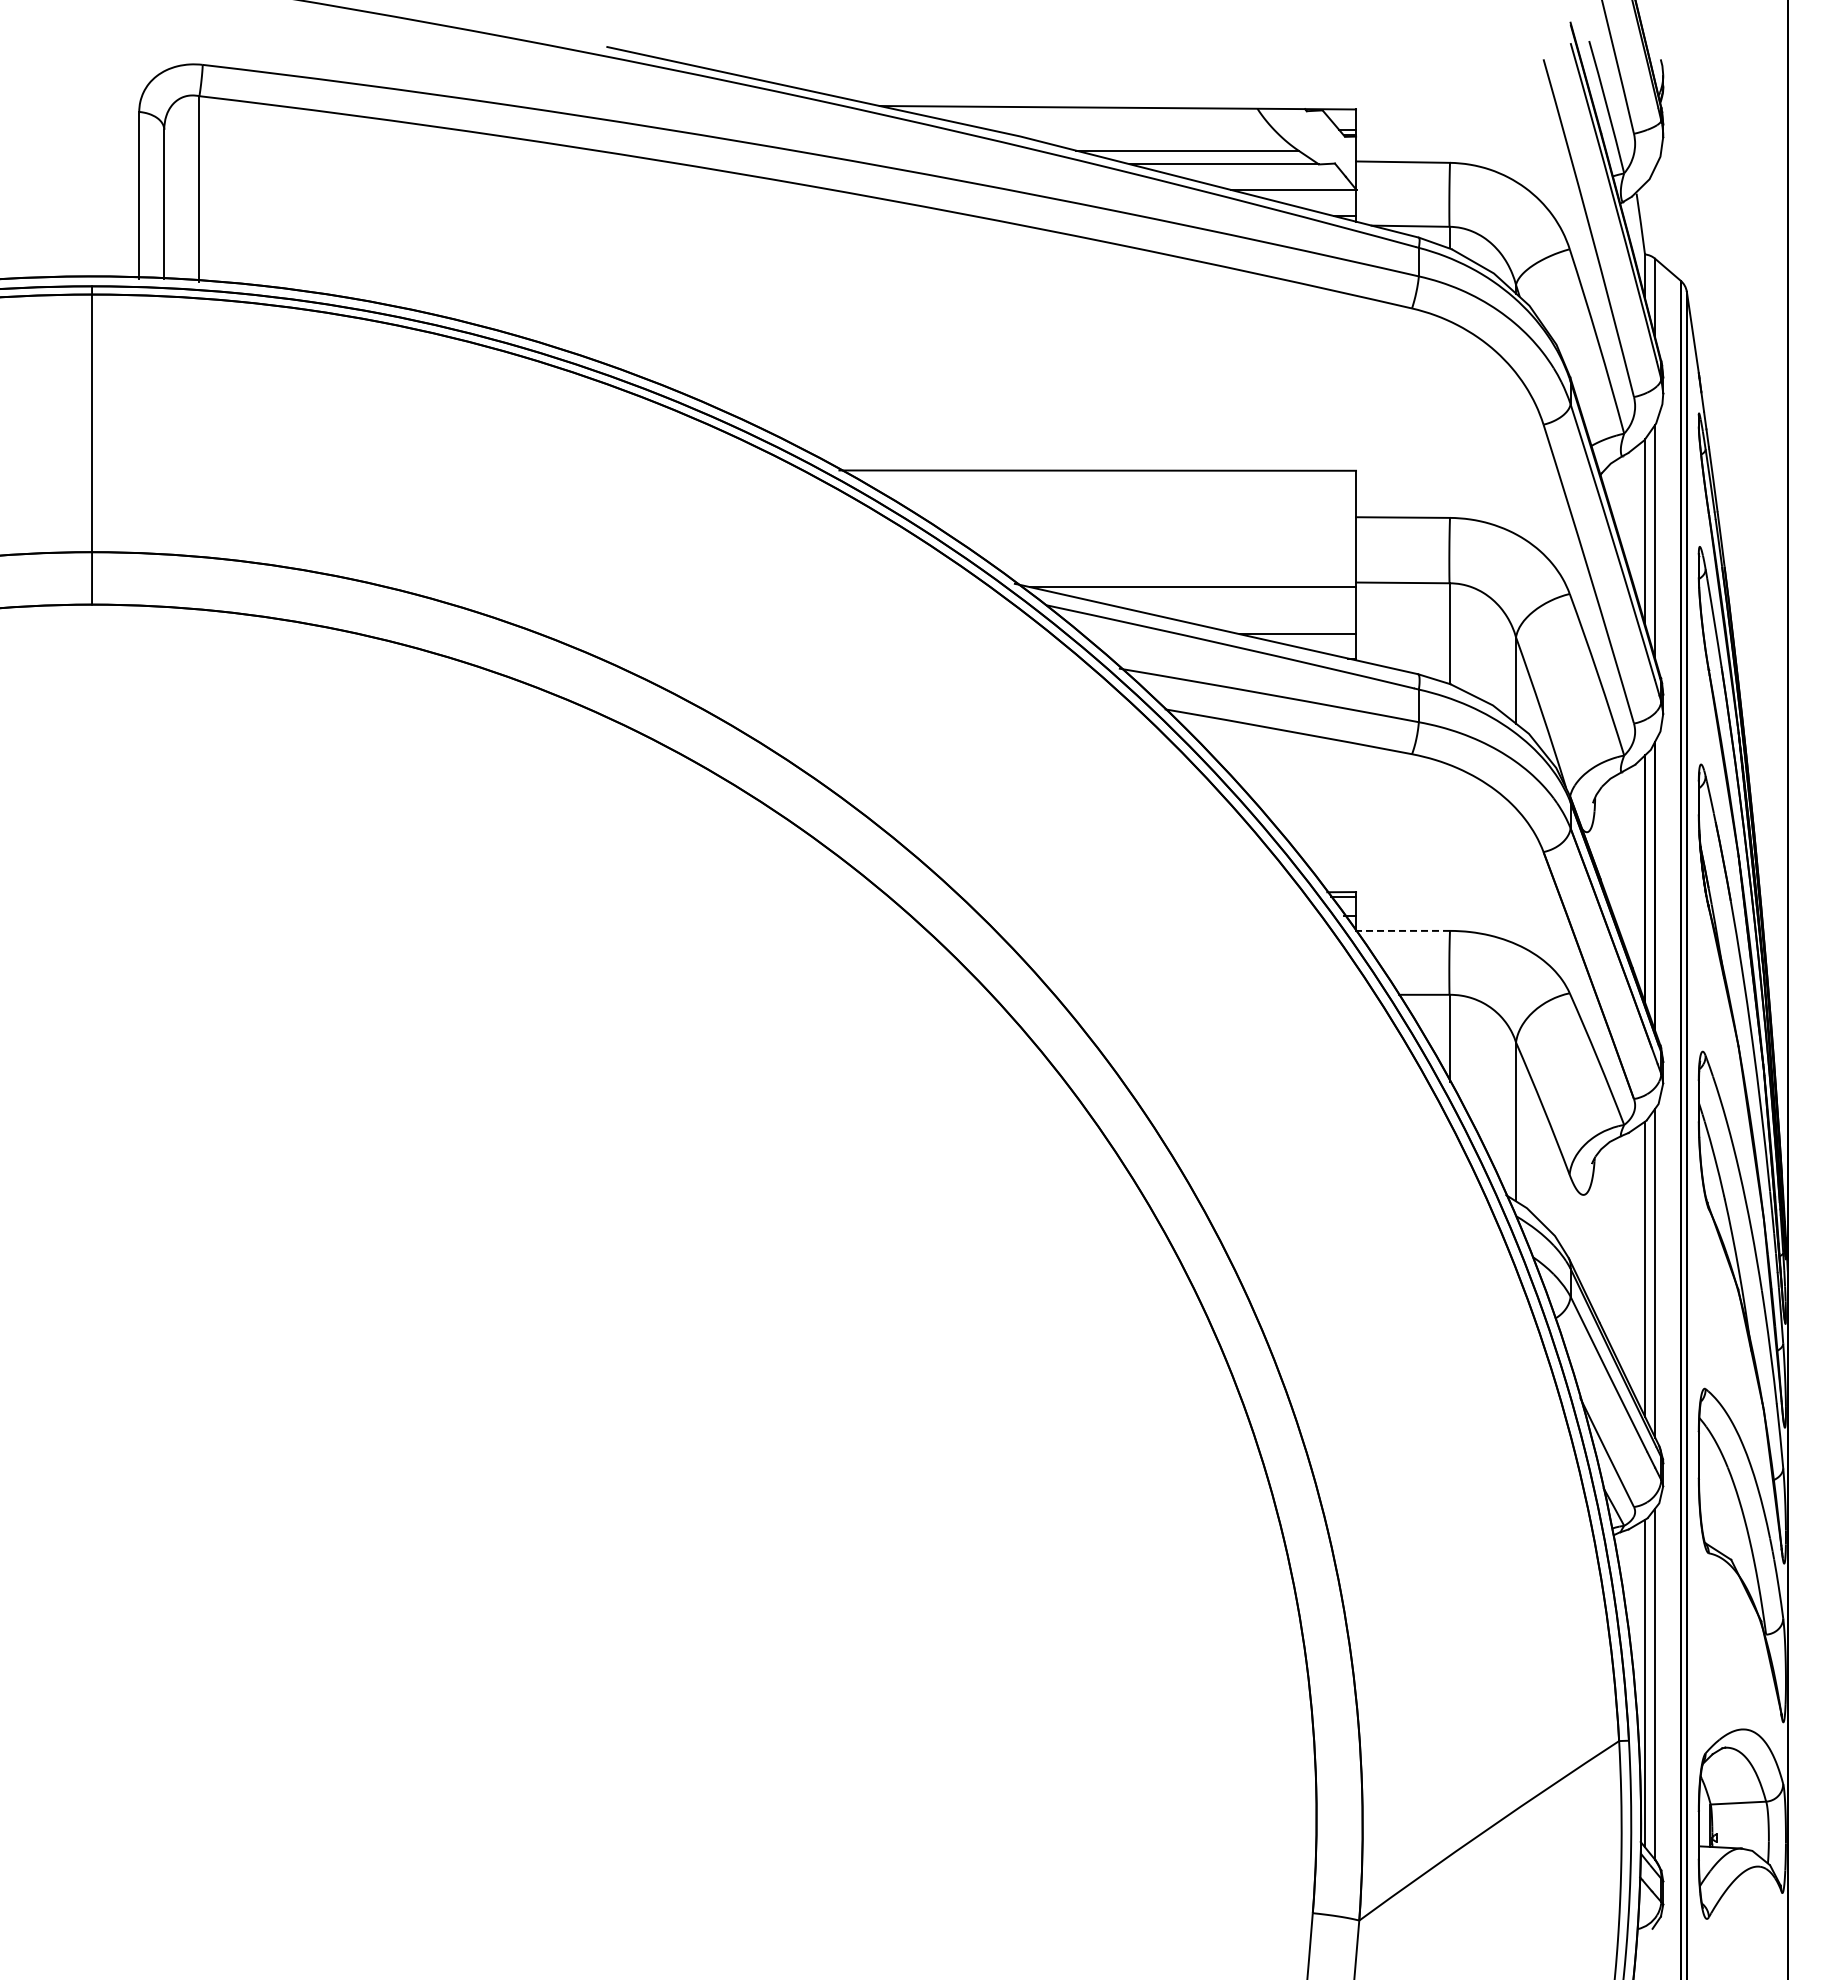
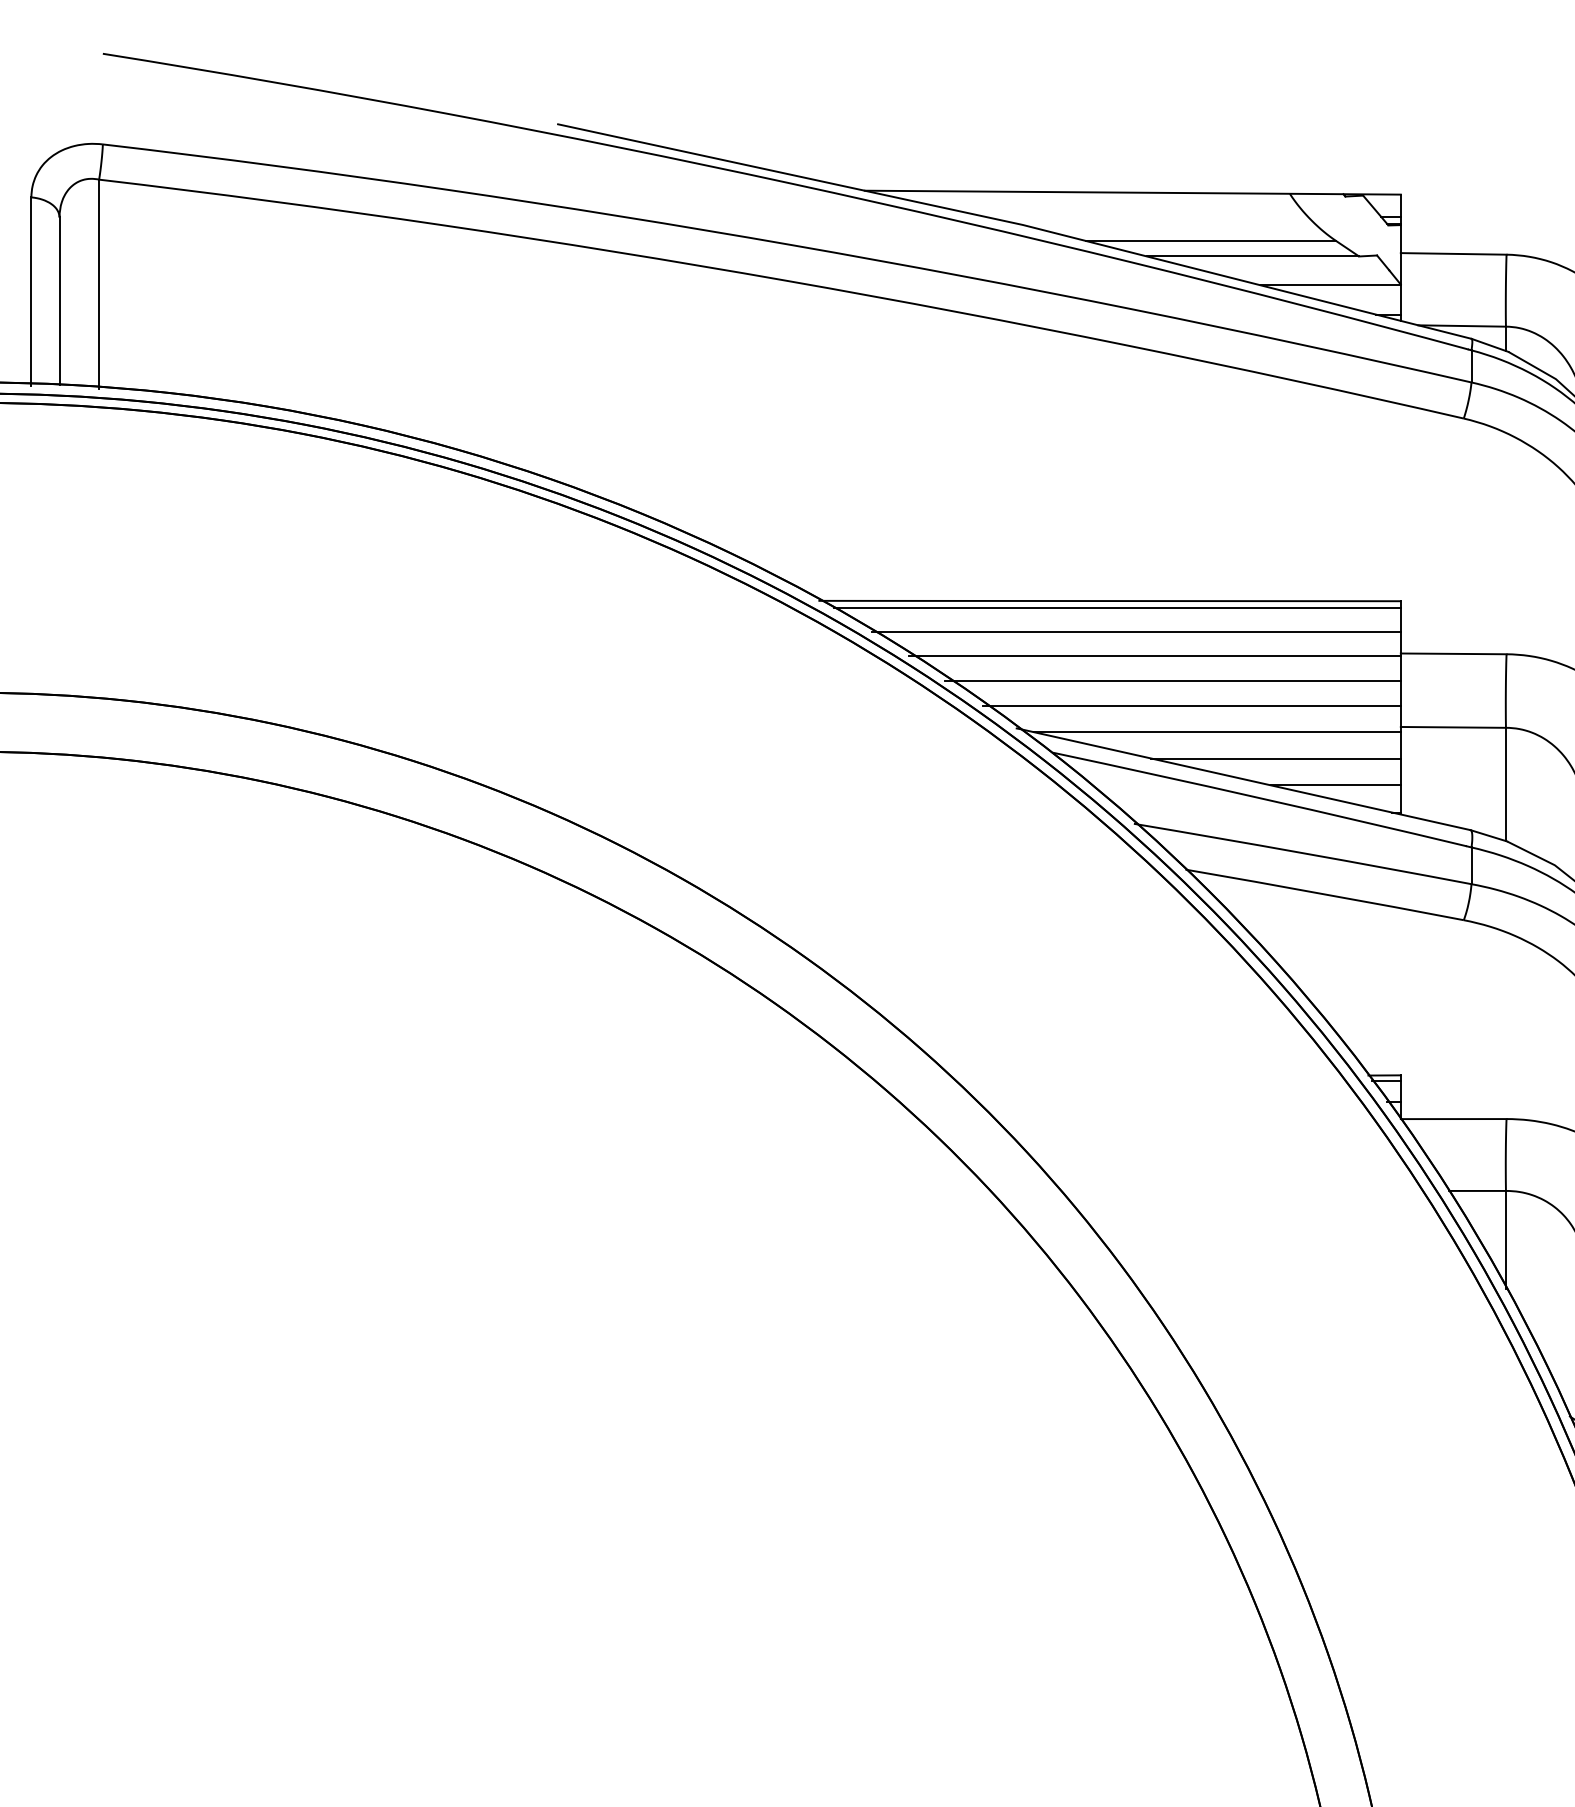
line: (1104, 476) -> (1117, 607), added
line: (1121, 497) -> (1136, 631), added
line: (1137, 519) -> (1154, 656), added
line: (1153, 541) -> (1172, 680), added
line: (1170, 564) -> (1191, 706), added
line: (1245, 610) -> (1276, 758), added
line: (1403, 930) -> (1454, 1118), dashed -> solid

